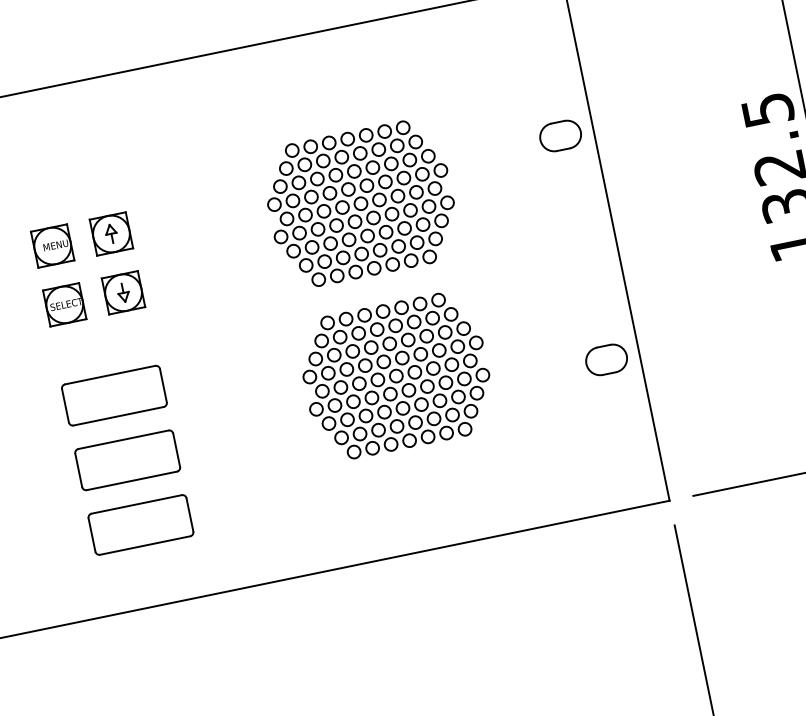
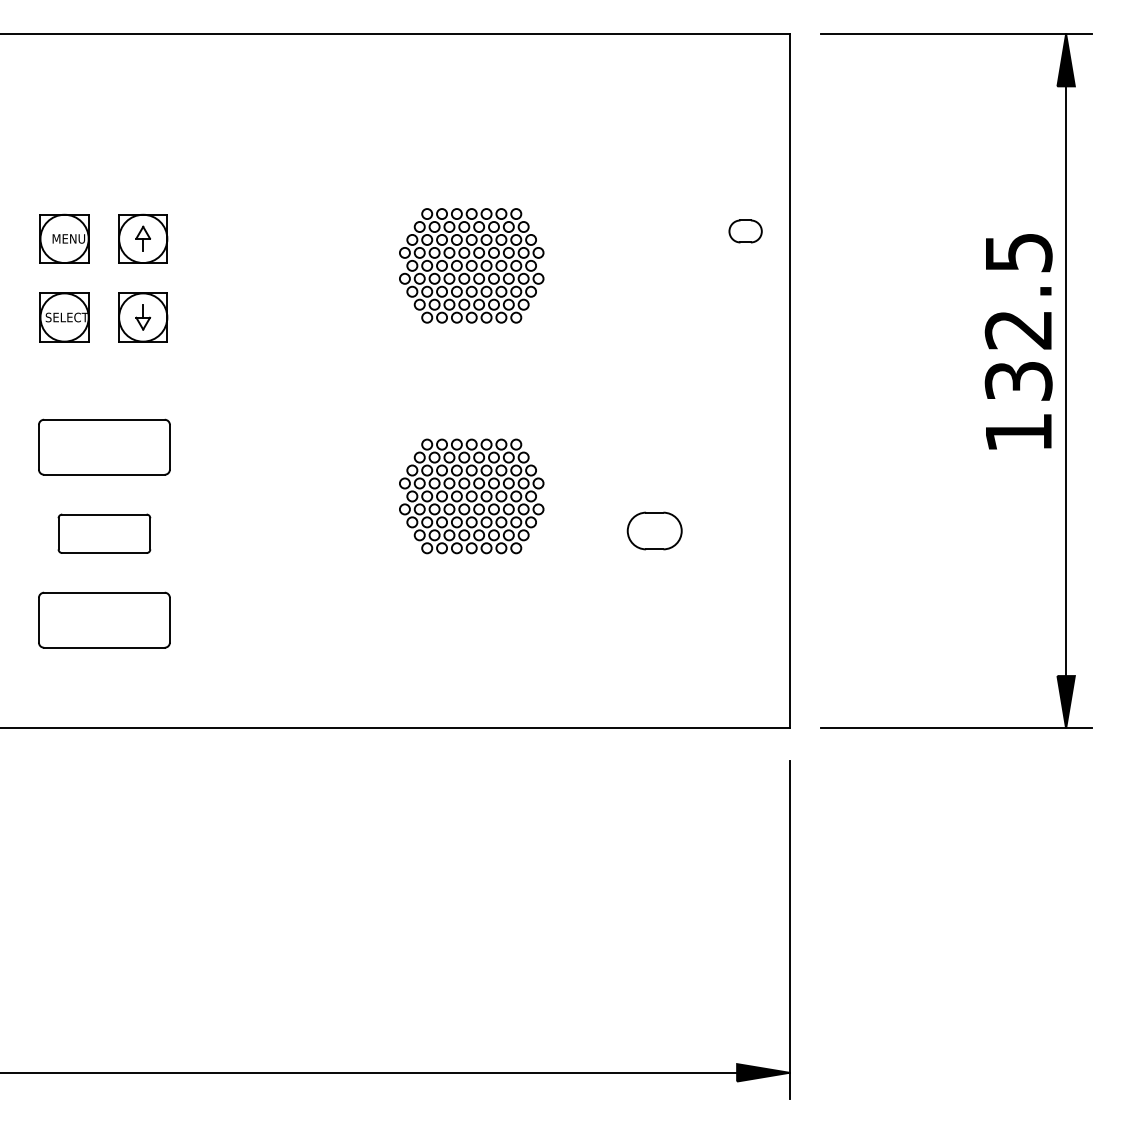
part: (560, 136) -> (745, 231), size x0.6
part: (360, 203) -> (471, 265), size x0.6
part: (606, 359) -> (654, 530), moved
part: (396, 376) -> (471, 496), size x0.6
part: (127, 460) -> (104, 533), size x0.7

